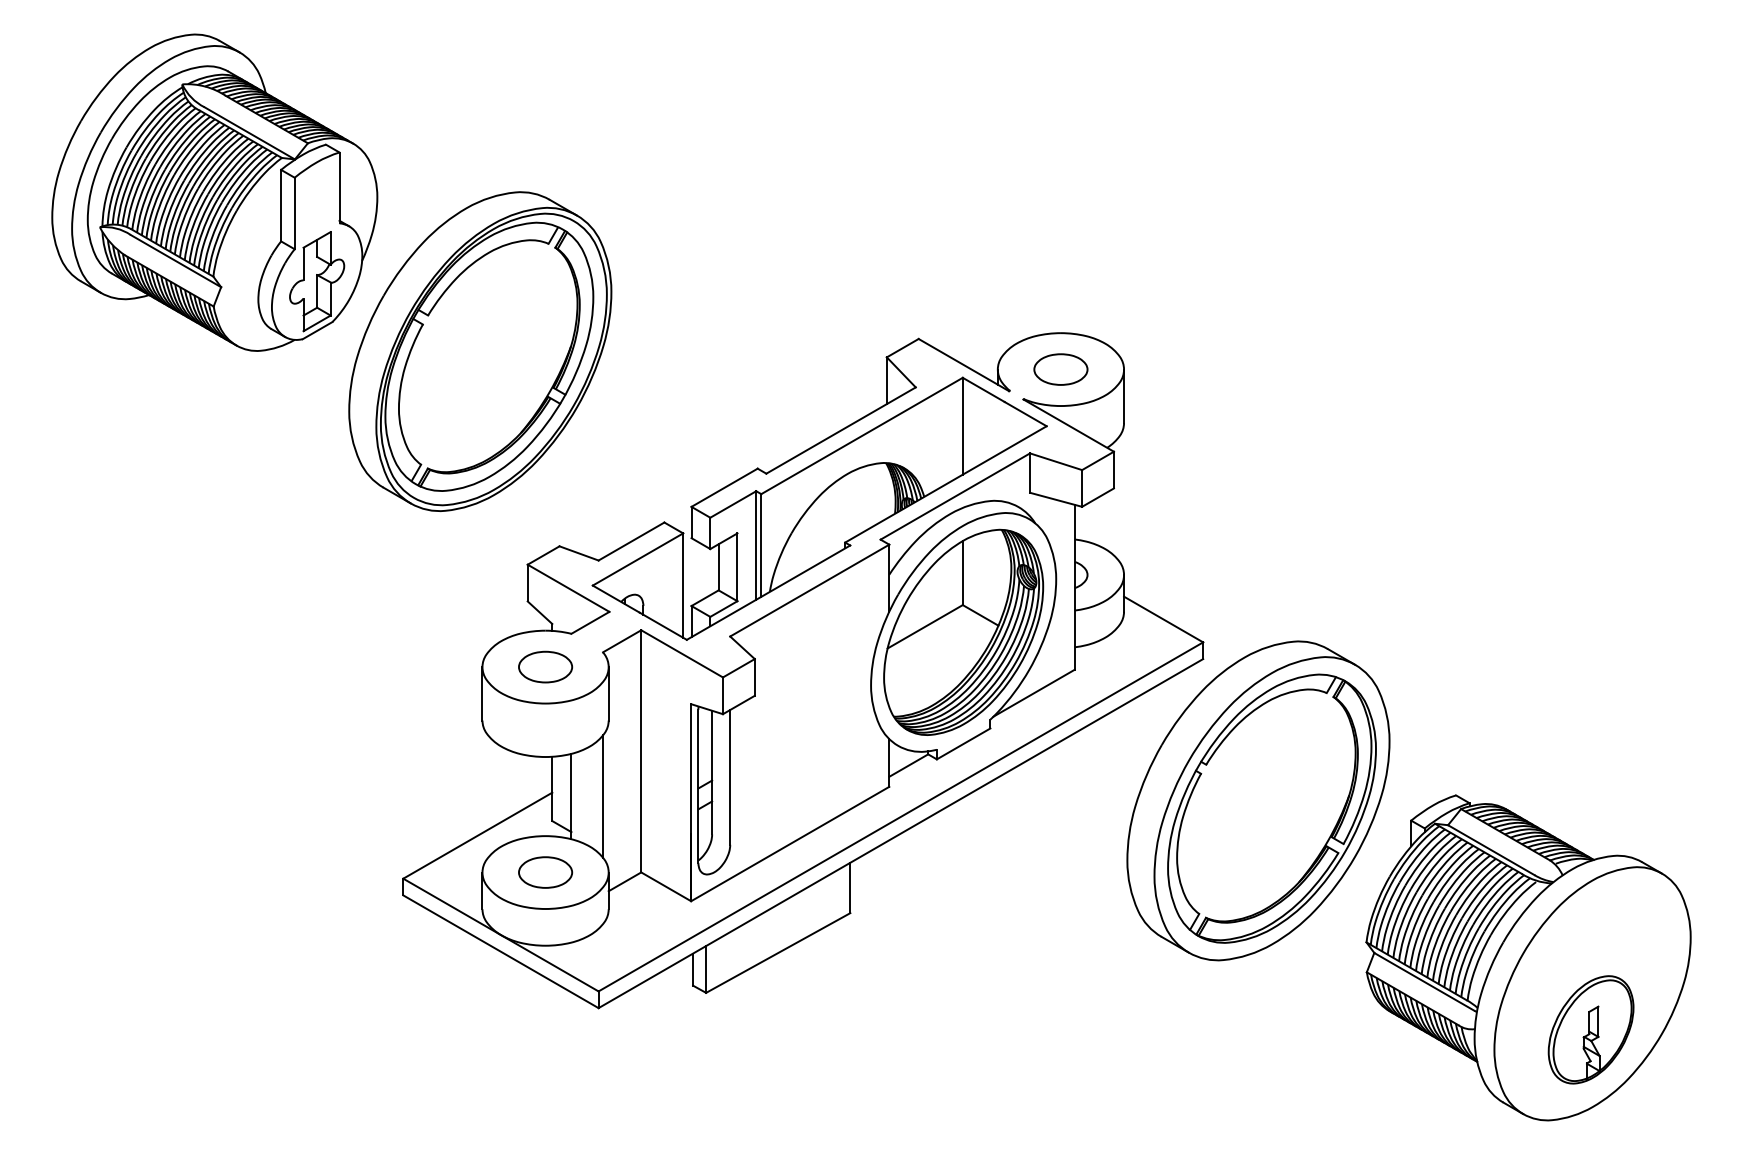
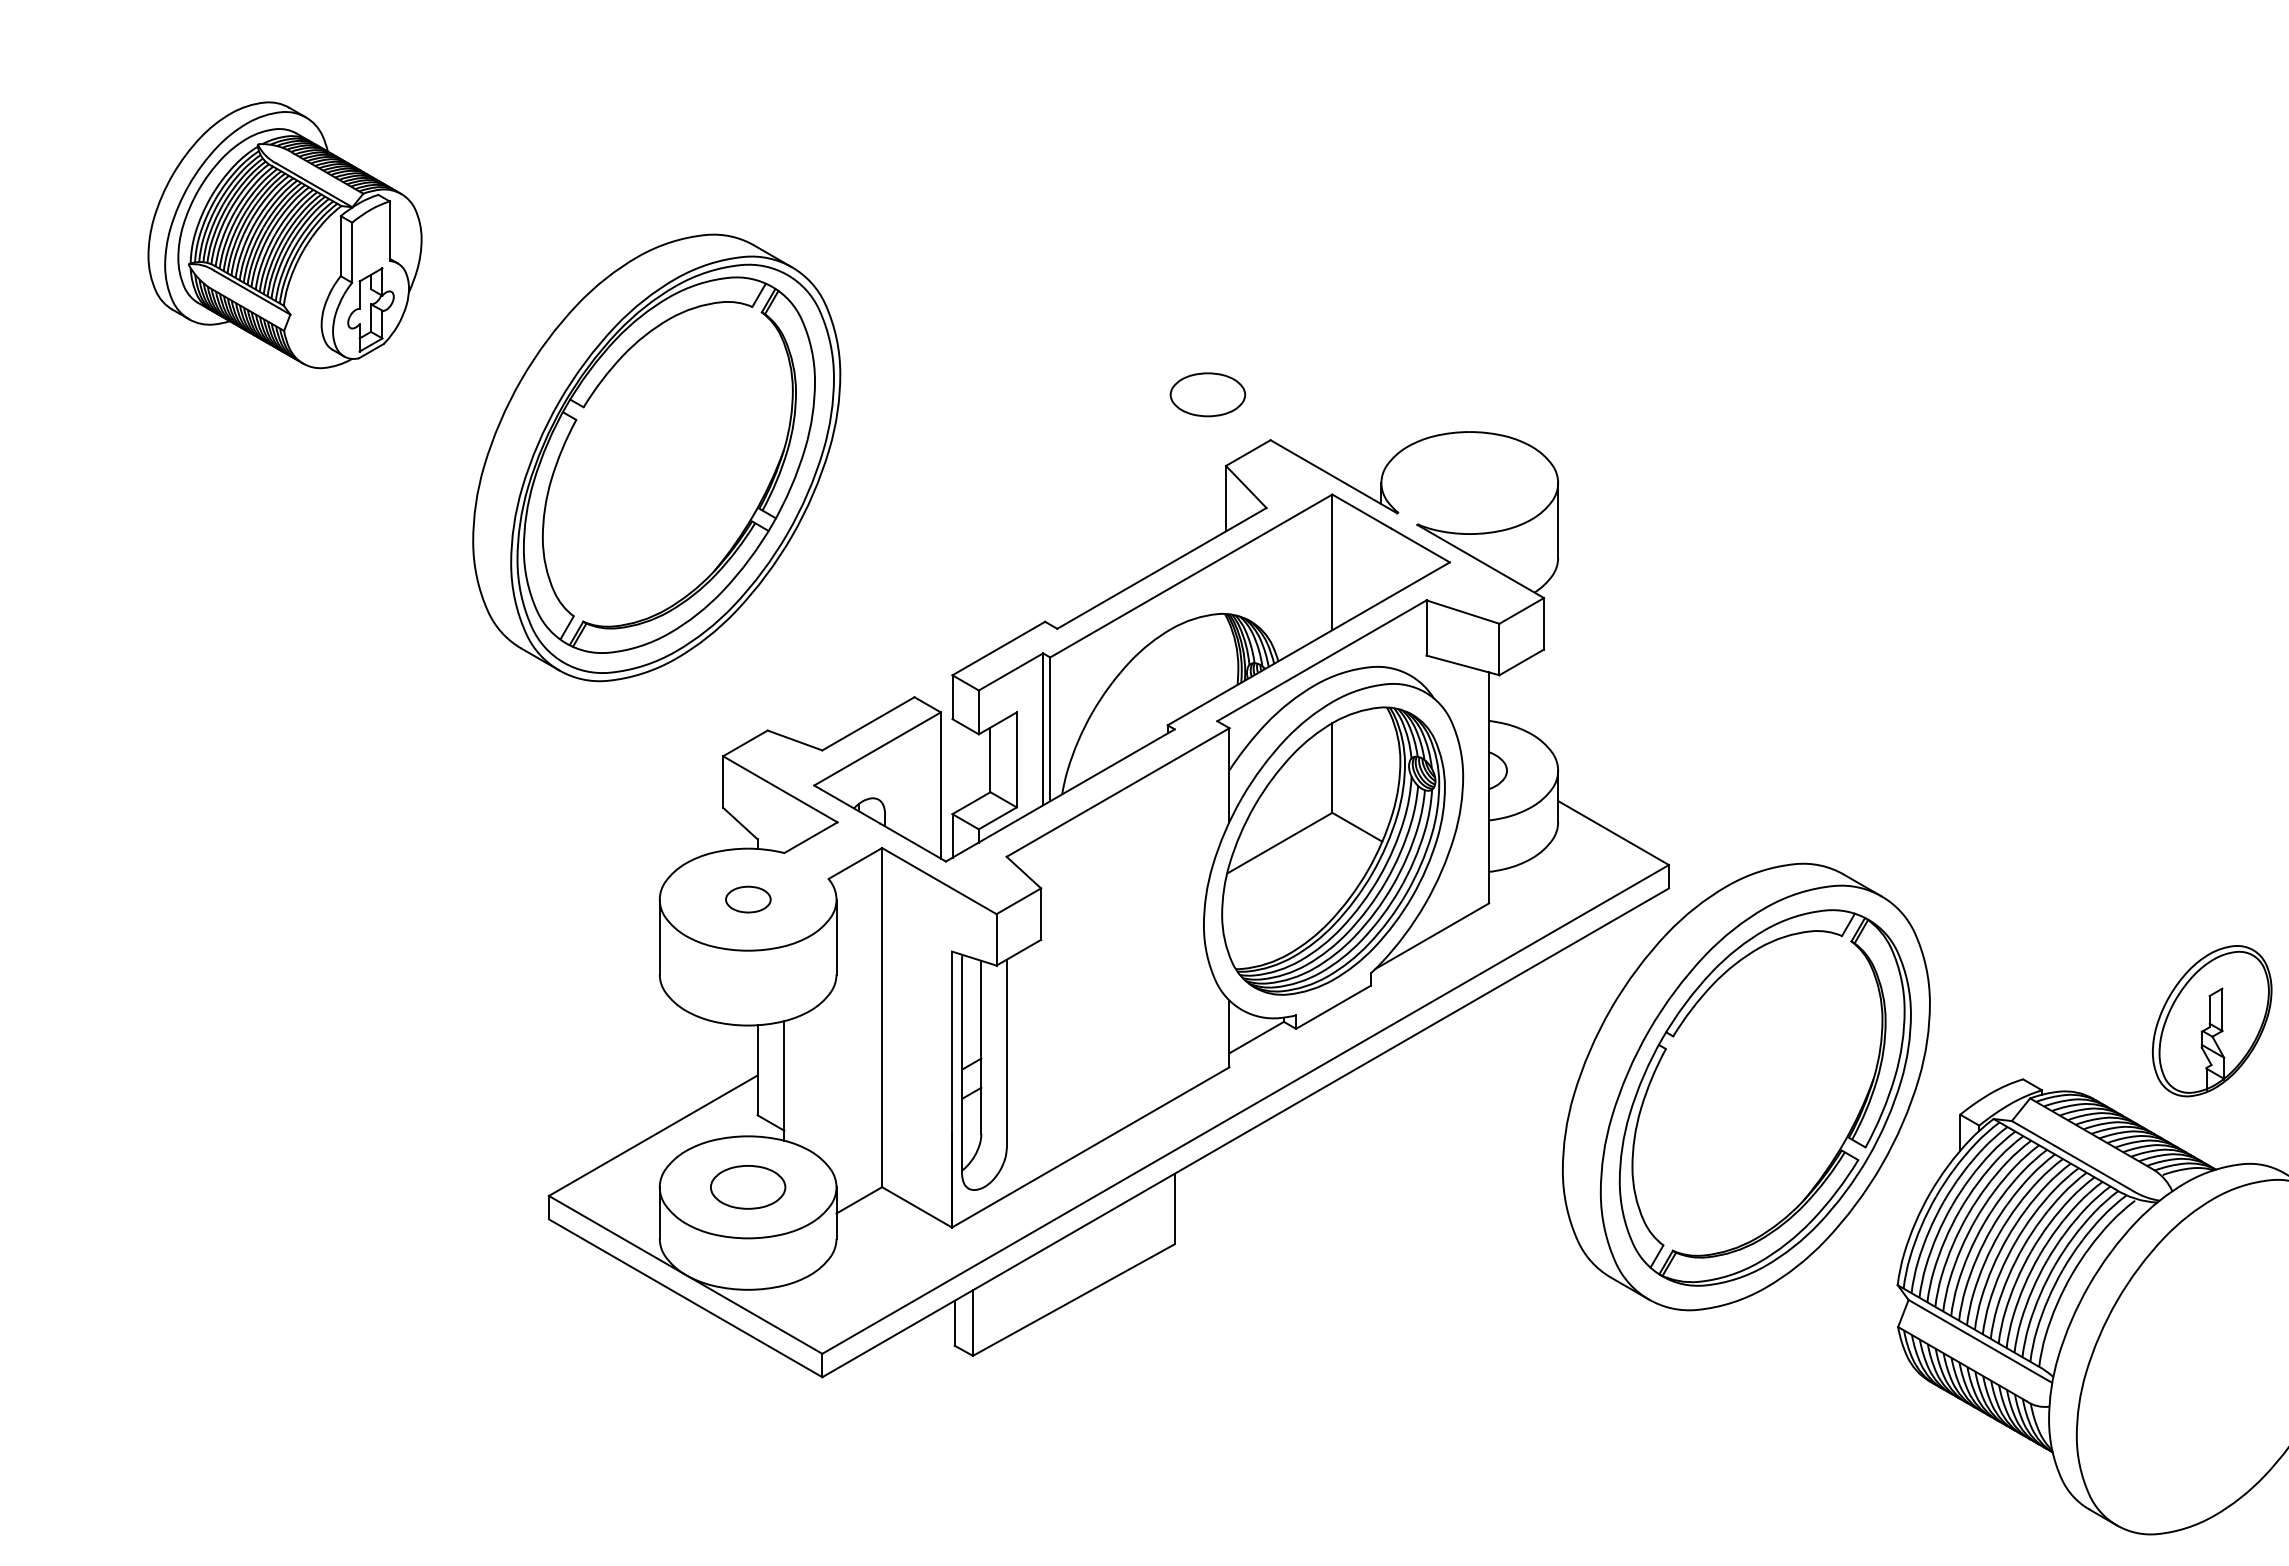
part: (214, 192) -> (284, 235), size x0.6
part: (1060, 369) -> (1207, 394), moved
part: (545, 666) -> (748, 898), size x0.6
line: (603, 796) -> (829, 1080), removed
part: (1590, 1029) -> (2211, 1020), moved

